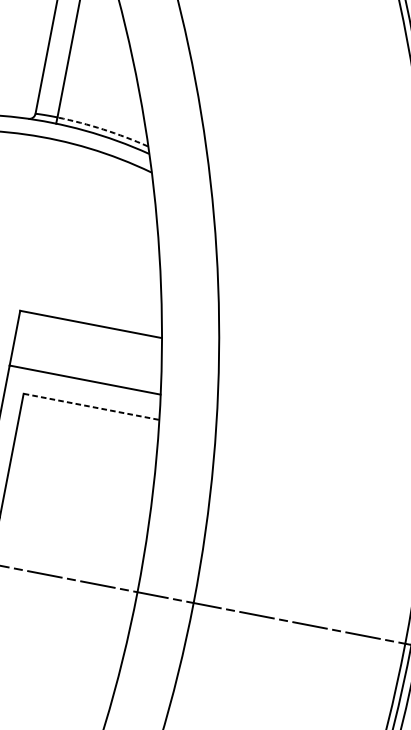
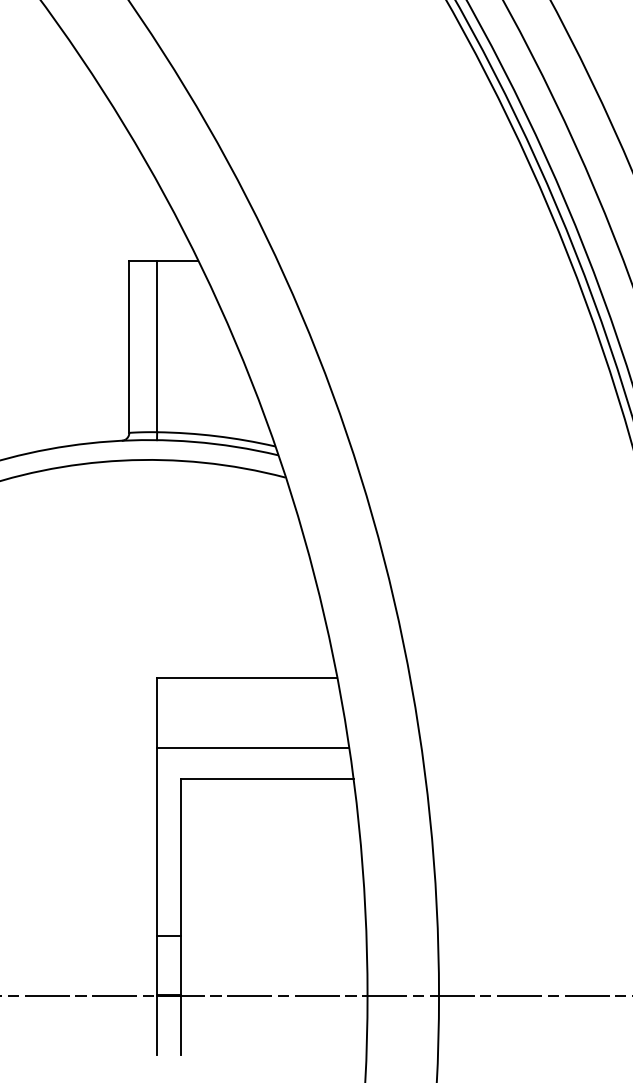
arc: (103, 129) -> (216, 436), dashed -> solid
line: (91, 407) -> (267, 779), dashed -> solid

